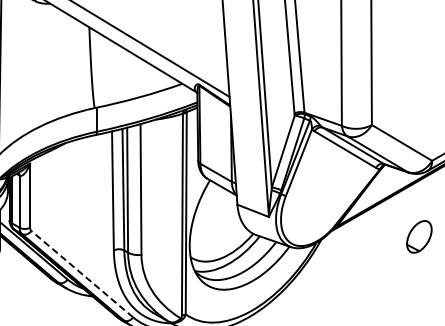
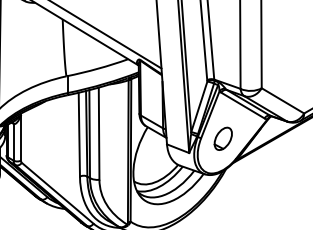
part: (419, 236) -> (223, 138), moved
line: (82, 274) -> (57, 193), dashed -> solid

